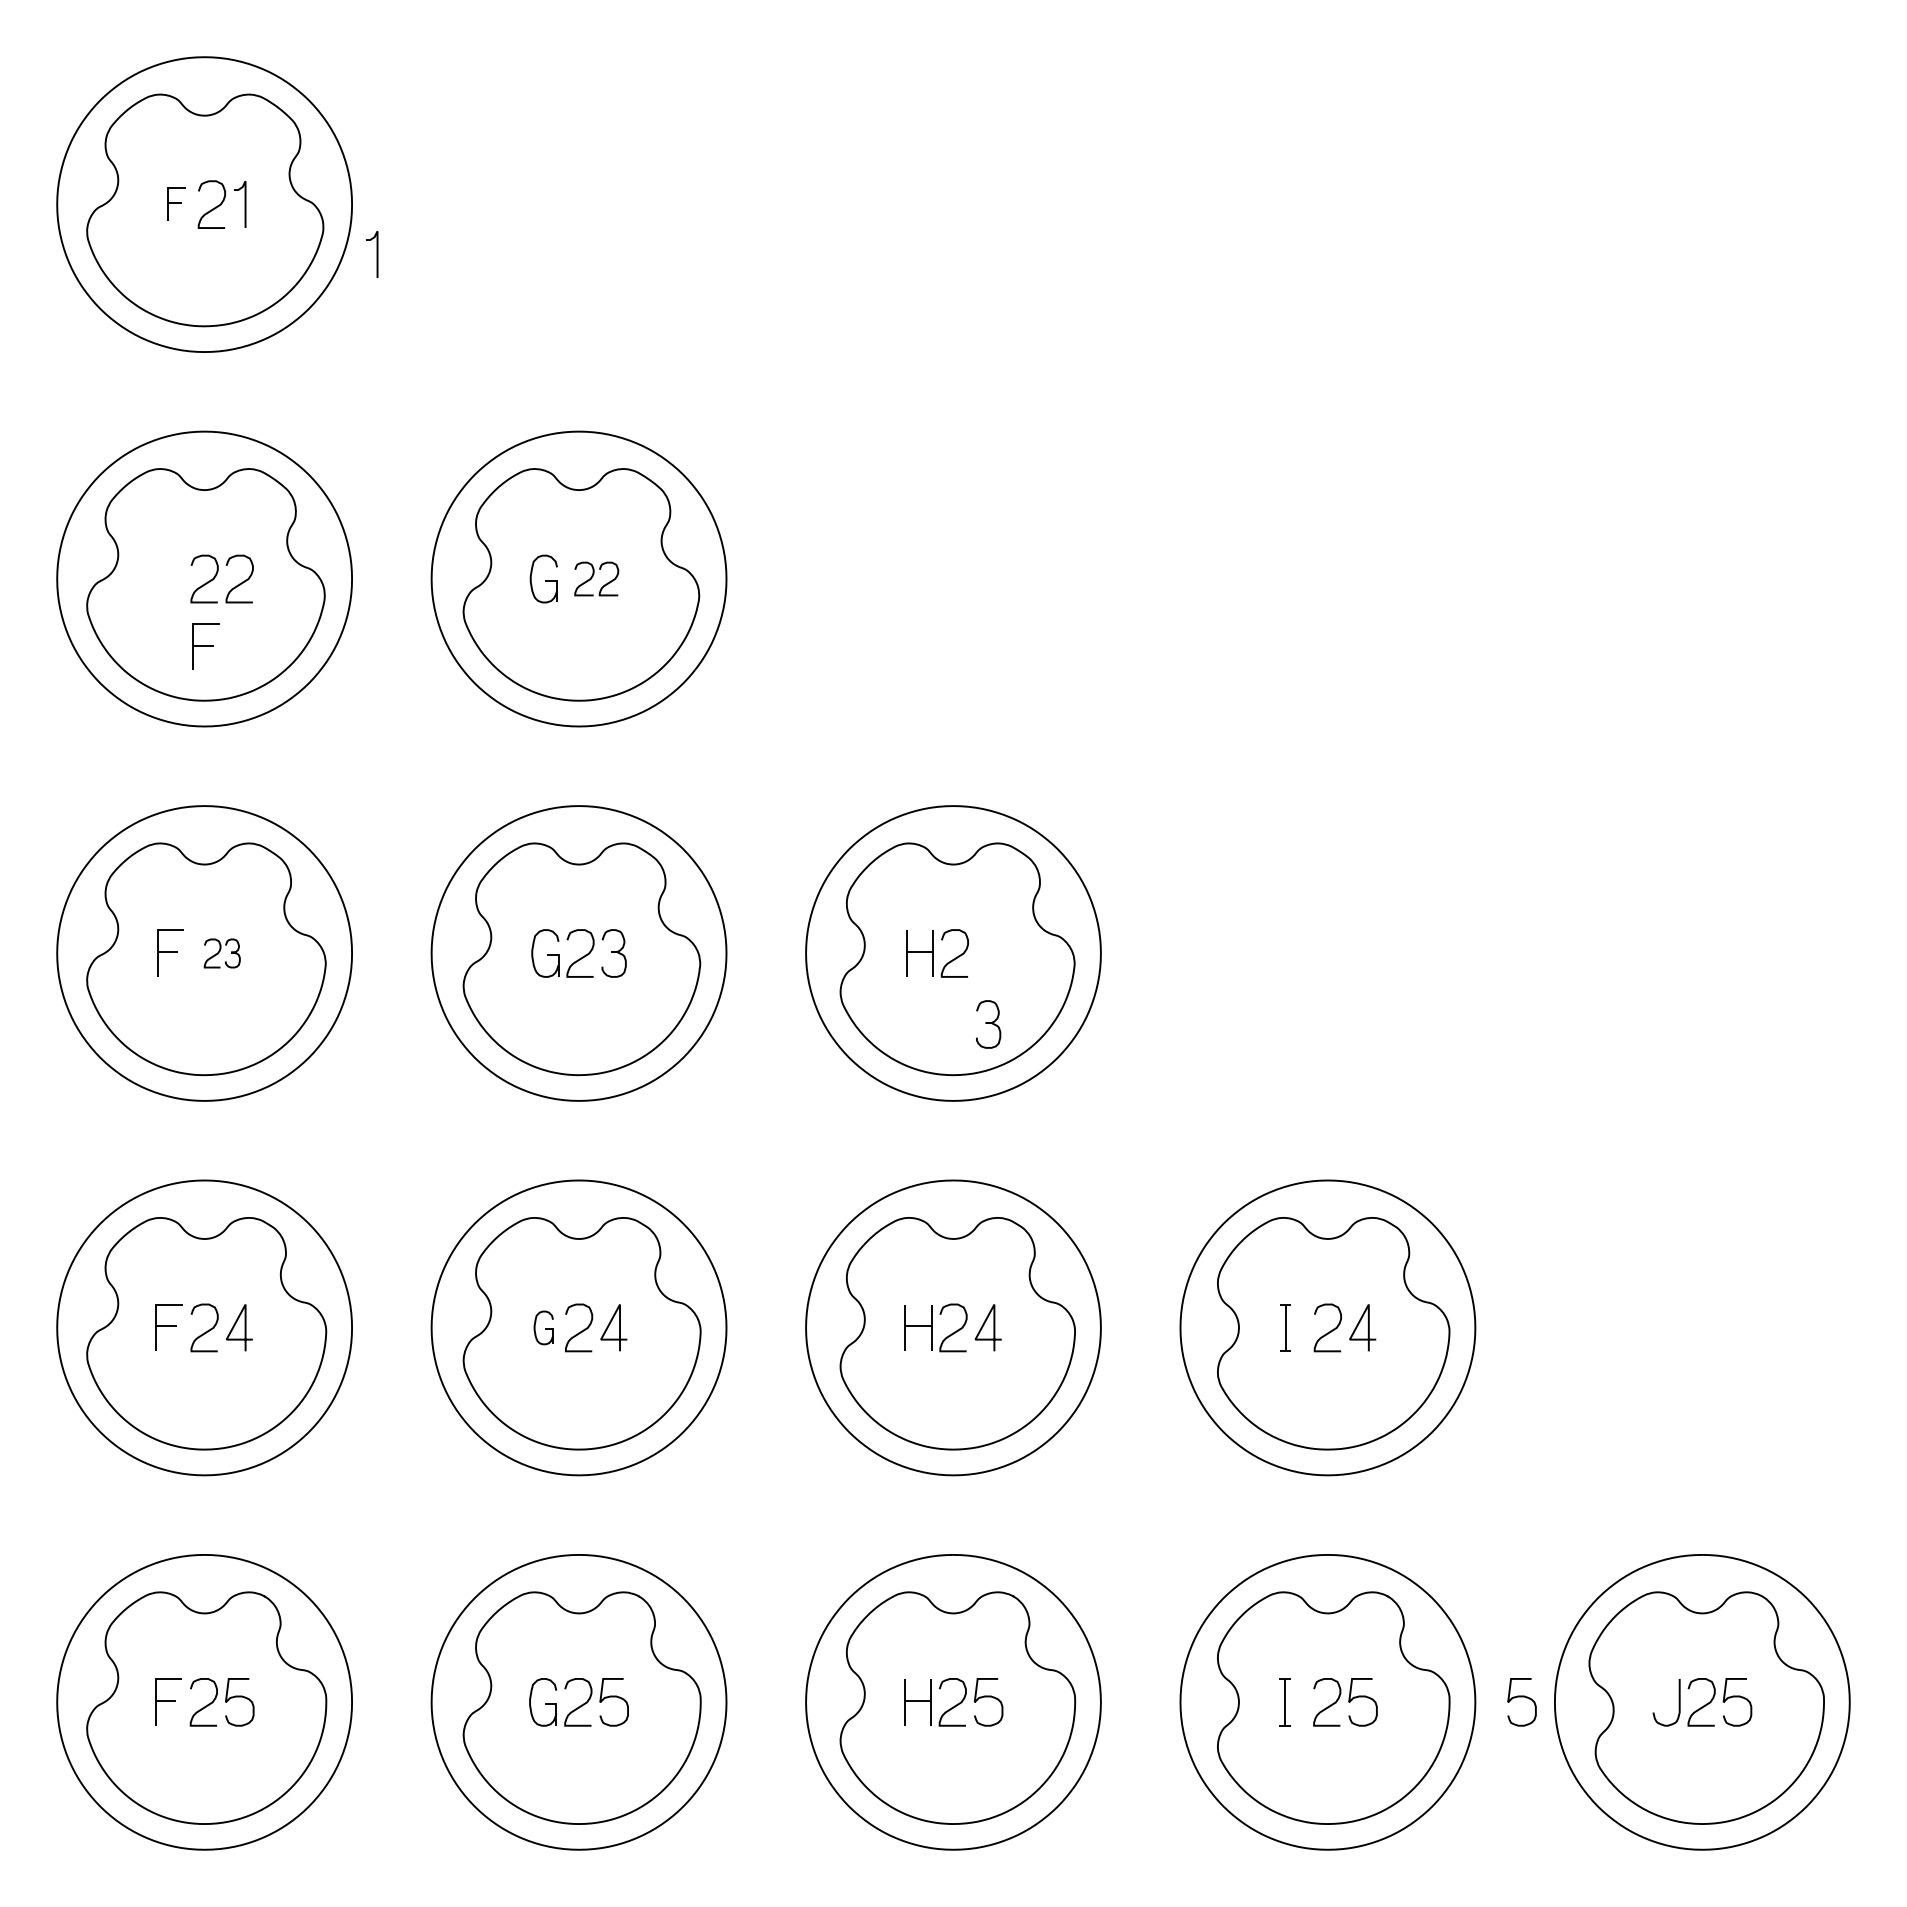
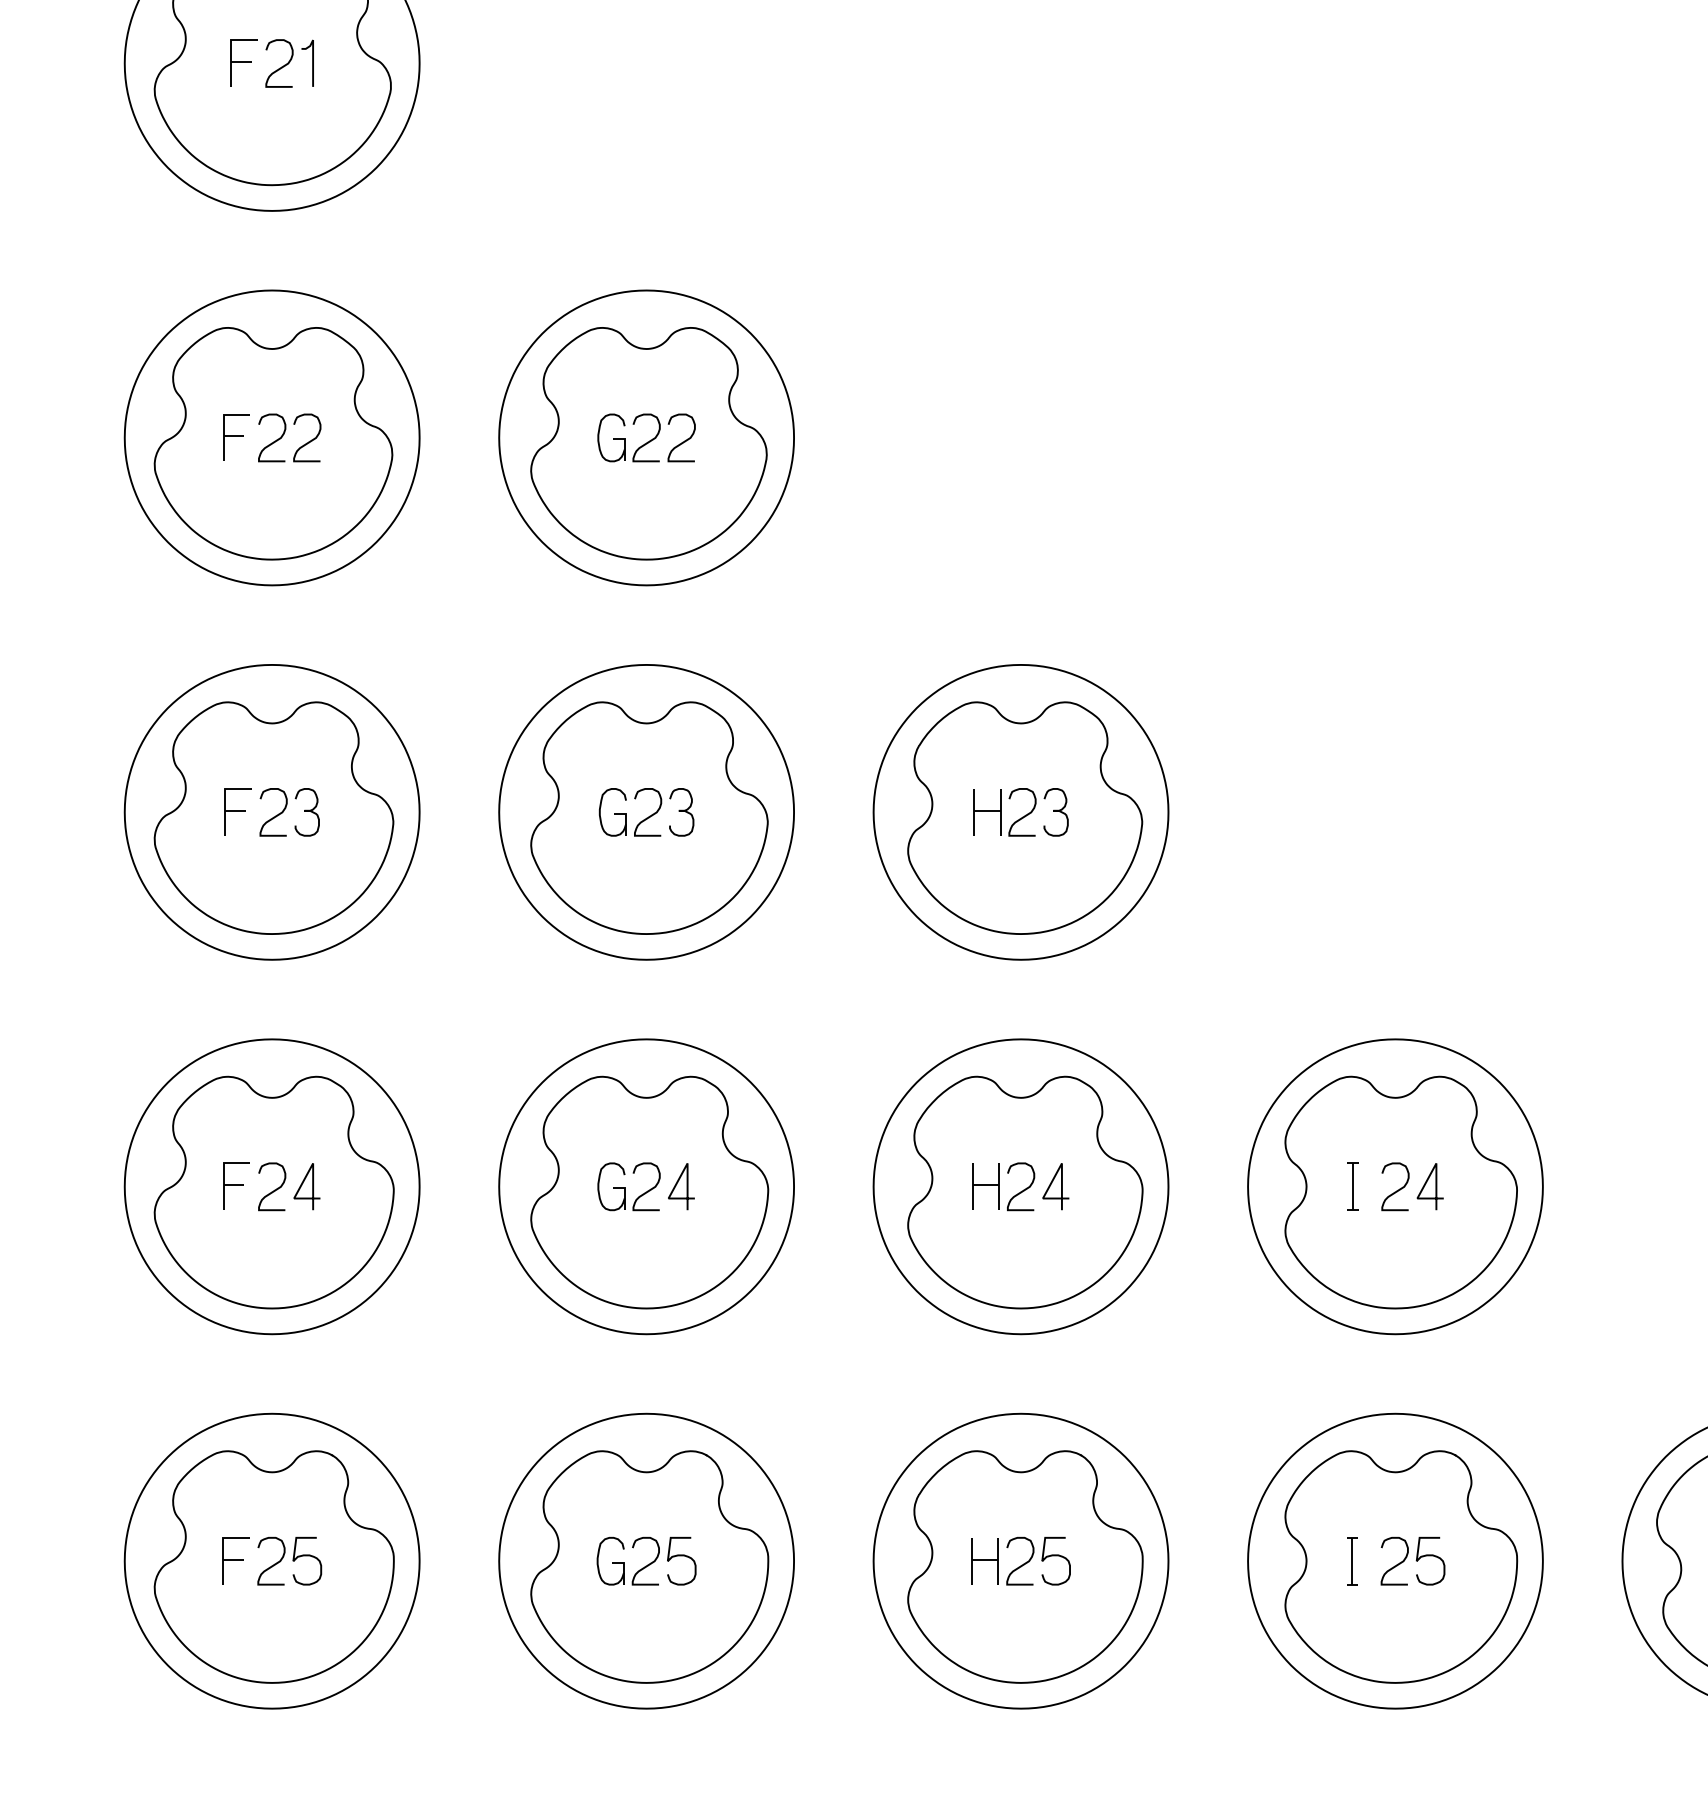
part: (176, 203) -> (244, 62), size x1.43
curve: (376, 254) -> (444, 113), removed
part: (596, 578) -> (664, 437), size x1.43
part: (205, 646) -> (236, 437), moved
part: (222, 953) -> (290, 812), size x1.67
curve: (988, 1023) -> (1056, 811), moved
part: (543, 1327) -> (611, 1186), size x1.43
curve: (1521, 1697) -> (1589, 1556), removed

